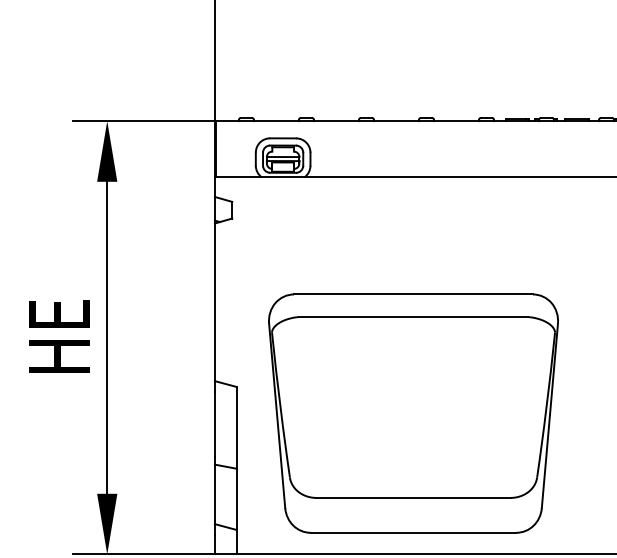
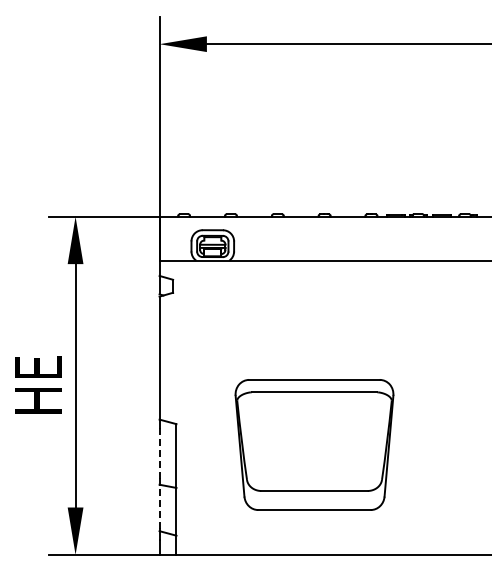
part: (413, 413) -> (314, 444), size x0.7
line: (214, 423) -> (159, 452), solid -> dashed
line: (214, 492) -> (159, 506), solid -> dashed

